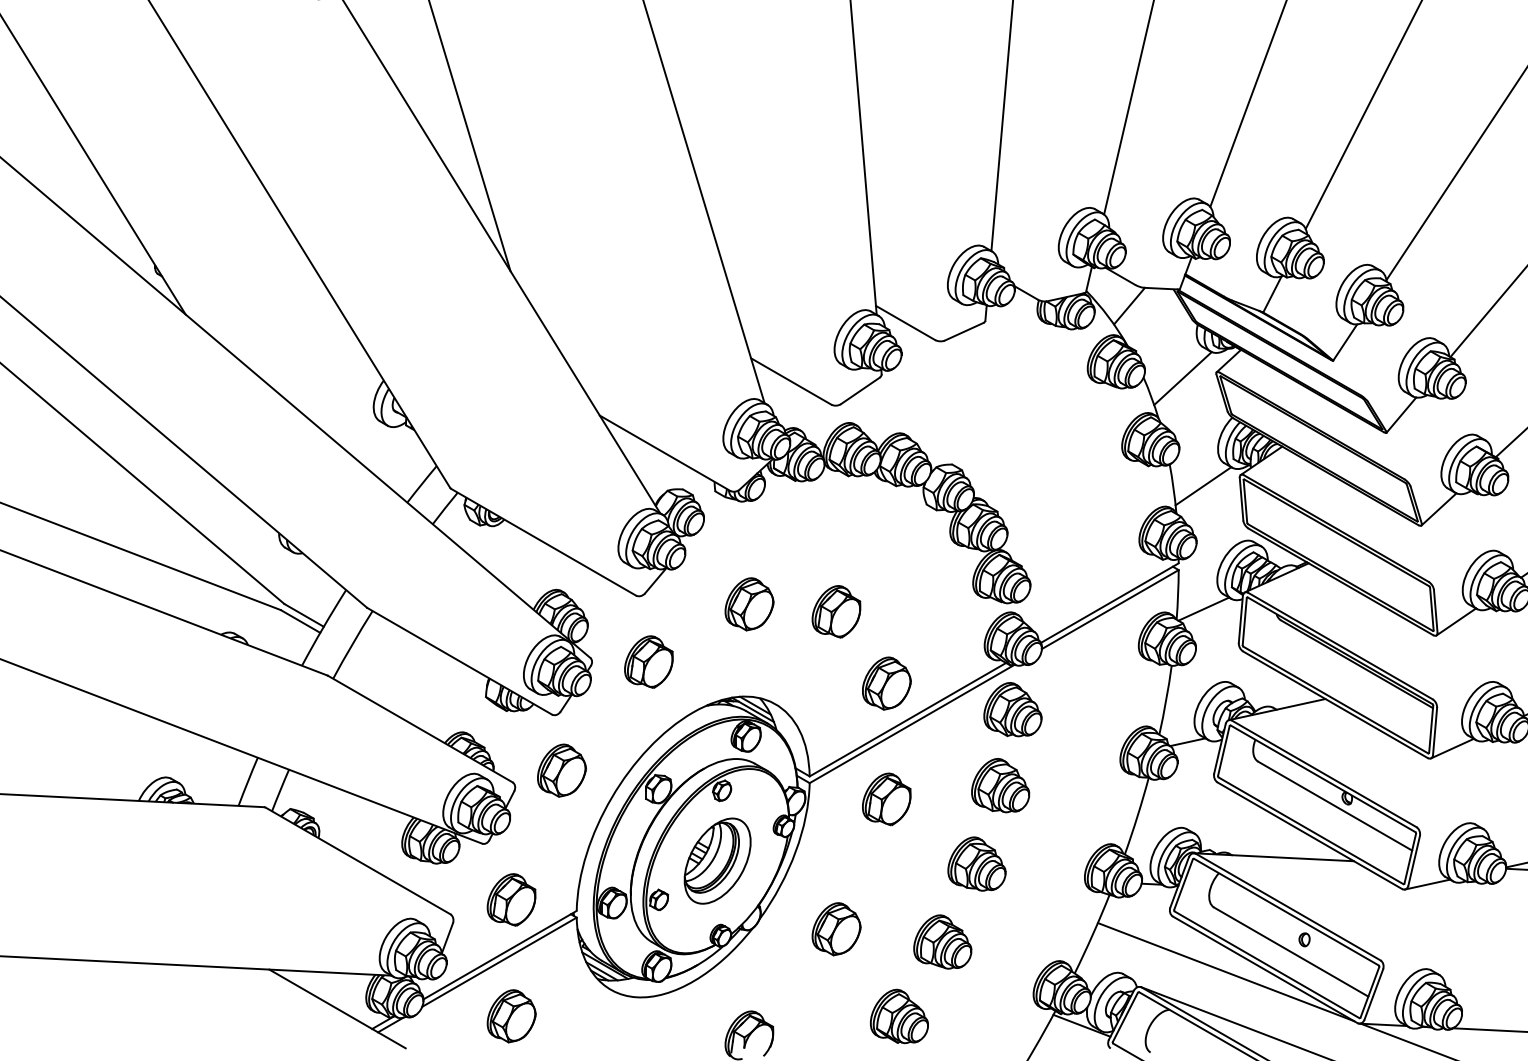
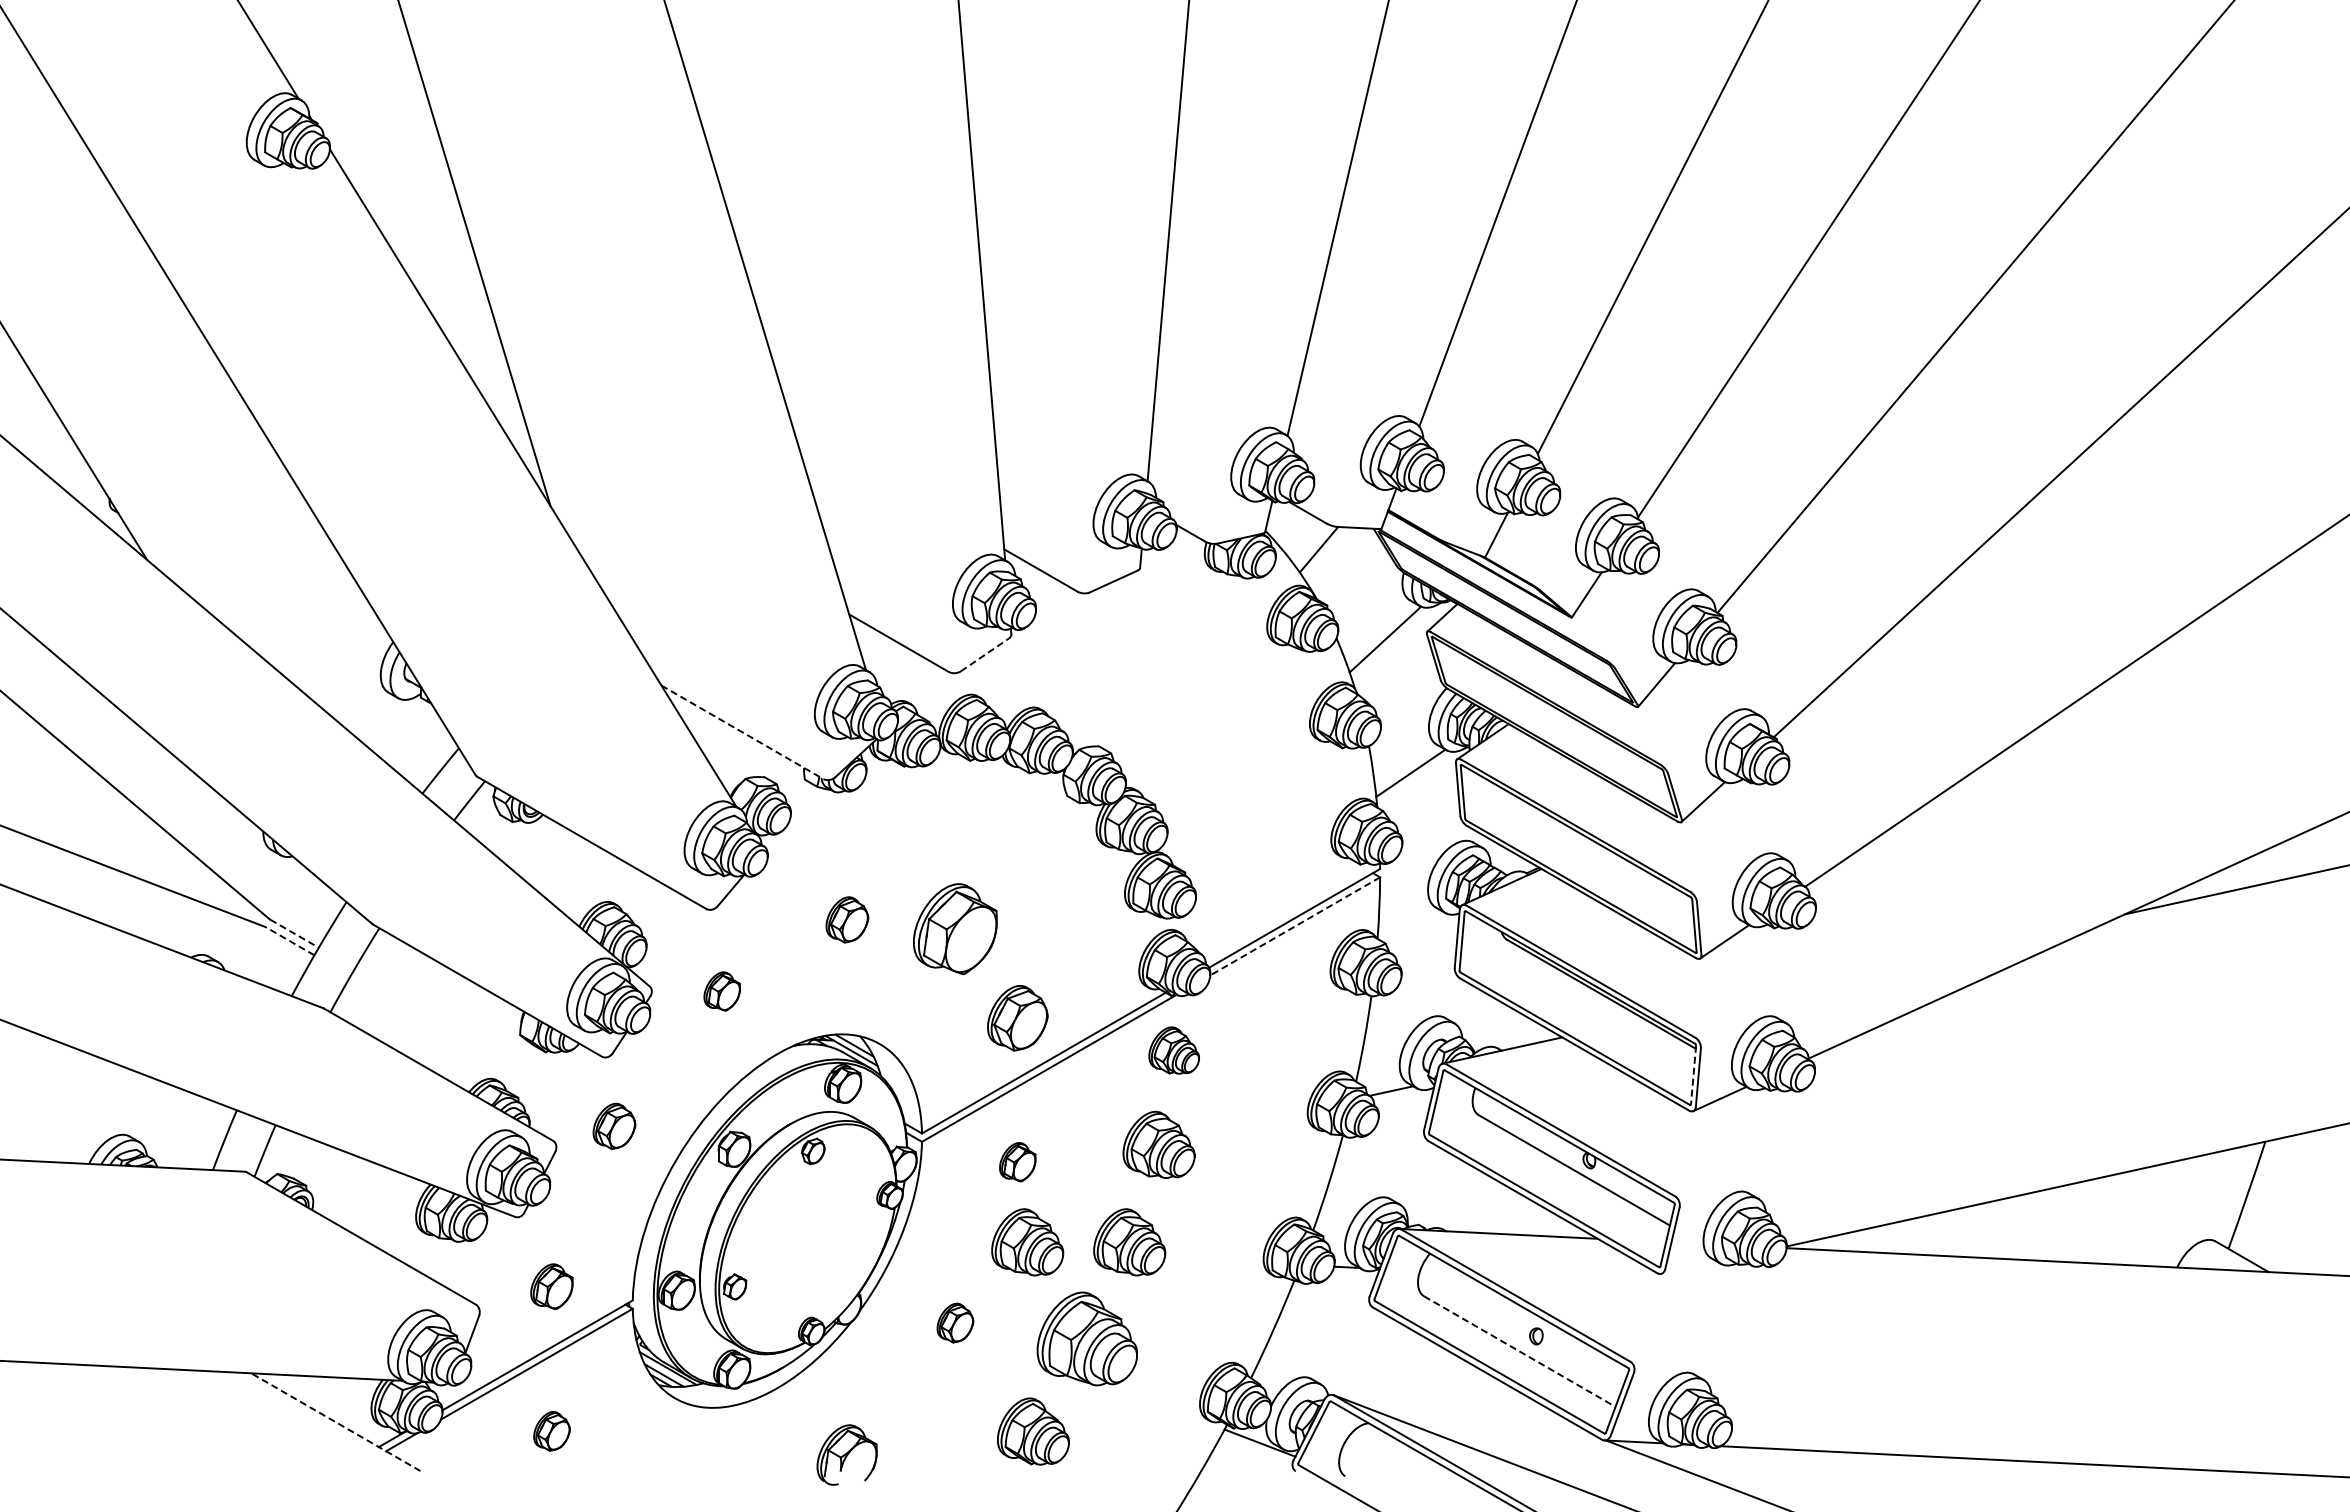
line: (860, 390) -> (985, 654), solid -> dashed
line: (665, 453) -> (742, 732), solid -> dashed
part: (749, 604) -> (847, 919), size x0.7
line: (1203, 608) -> (1410, 925), removed
line: (1109, 609) -> (1294, 926), solid -> dashed
part: (835, 612) -> (954, 929), size x1.4
line: (304, 615) -> (294, 933), solid -> dashed
line: (301, 621) -> (290, 941), solid -> dashed
part: (648, 662) -> (721, 991), size x0.6
part: (1012, 709) -> (1173, 1050), size x0.7
line: (1431, 729) -> (1693, 1075), solid -> dashed
part: (561, 770) -> (614, 1126), size x0.7
part: (886, 799) -> (1017, 1162), size x0.6
part: (717, 860) -> (807, 1238), removed
part: (894, 864) -> (1027, 1242), added
line: (1427, 884) -> (1689, 1267), removed
part: (511, 899) -> (551, 1286), size x0.7
part: (836, 928) -> (955, 1322), size x0.6
part: (942, 942) -> (1086, 1339), size x1.4
line: (1290, 952) -> (1519, 1351), solid -> dashed
line: (1225, 972) -> (1438, 1376), removed
line: (337, 1009) -> (335, 1422), solid -> dashed
part: (511, 1016) -> (551, 1431), size x0.6

